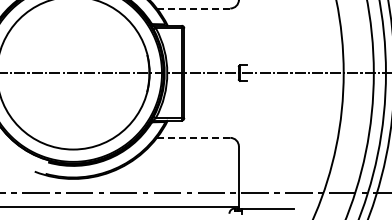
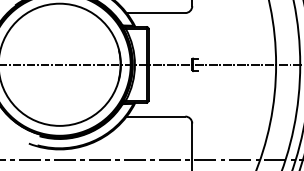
line: (193, 8) -> (155, 13), dashed -> solid
line: (193, 137) -> (155, 116), dashed -> solid

